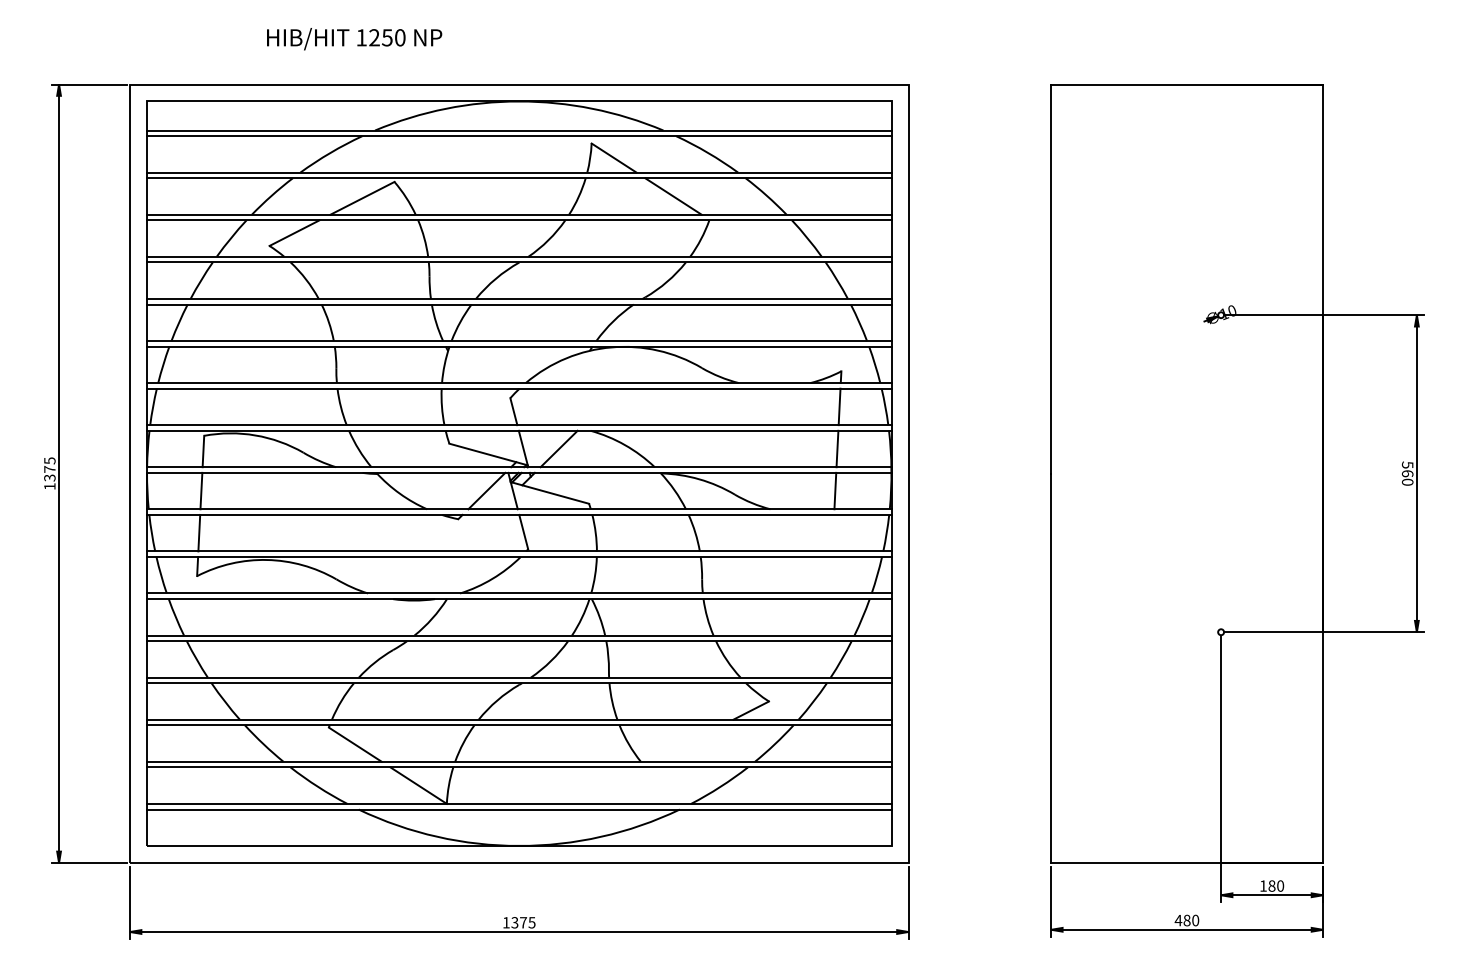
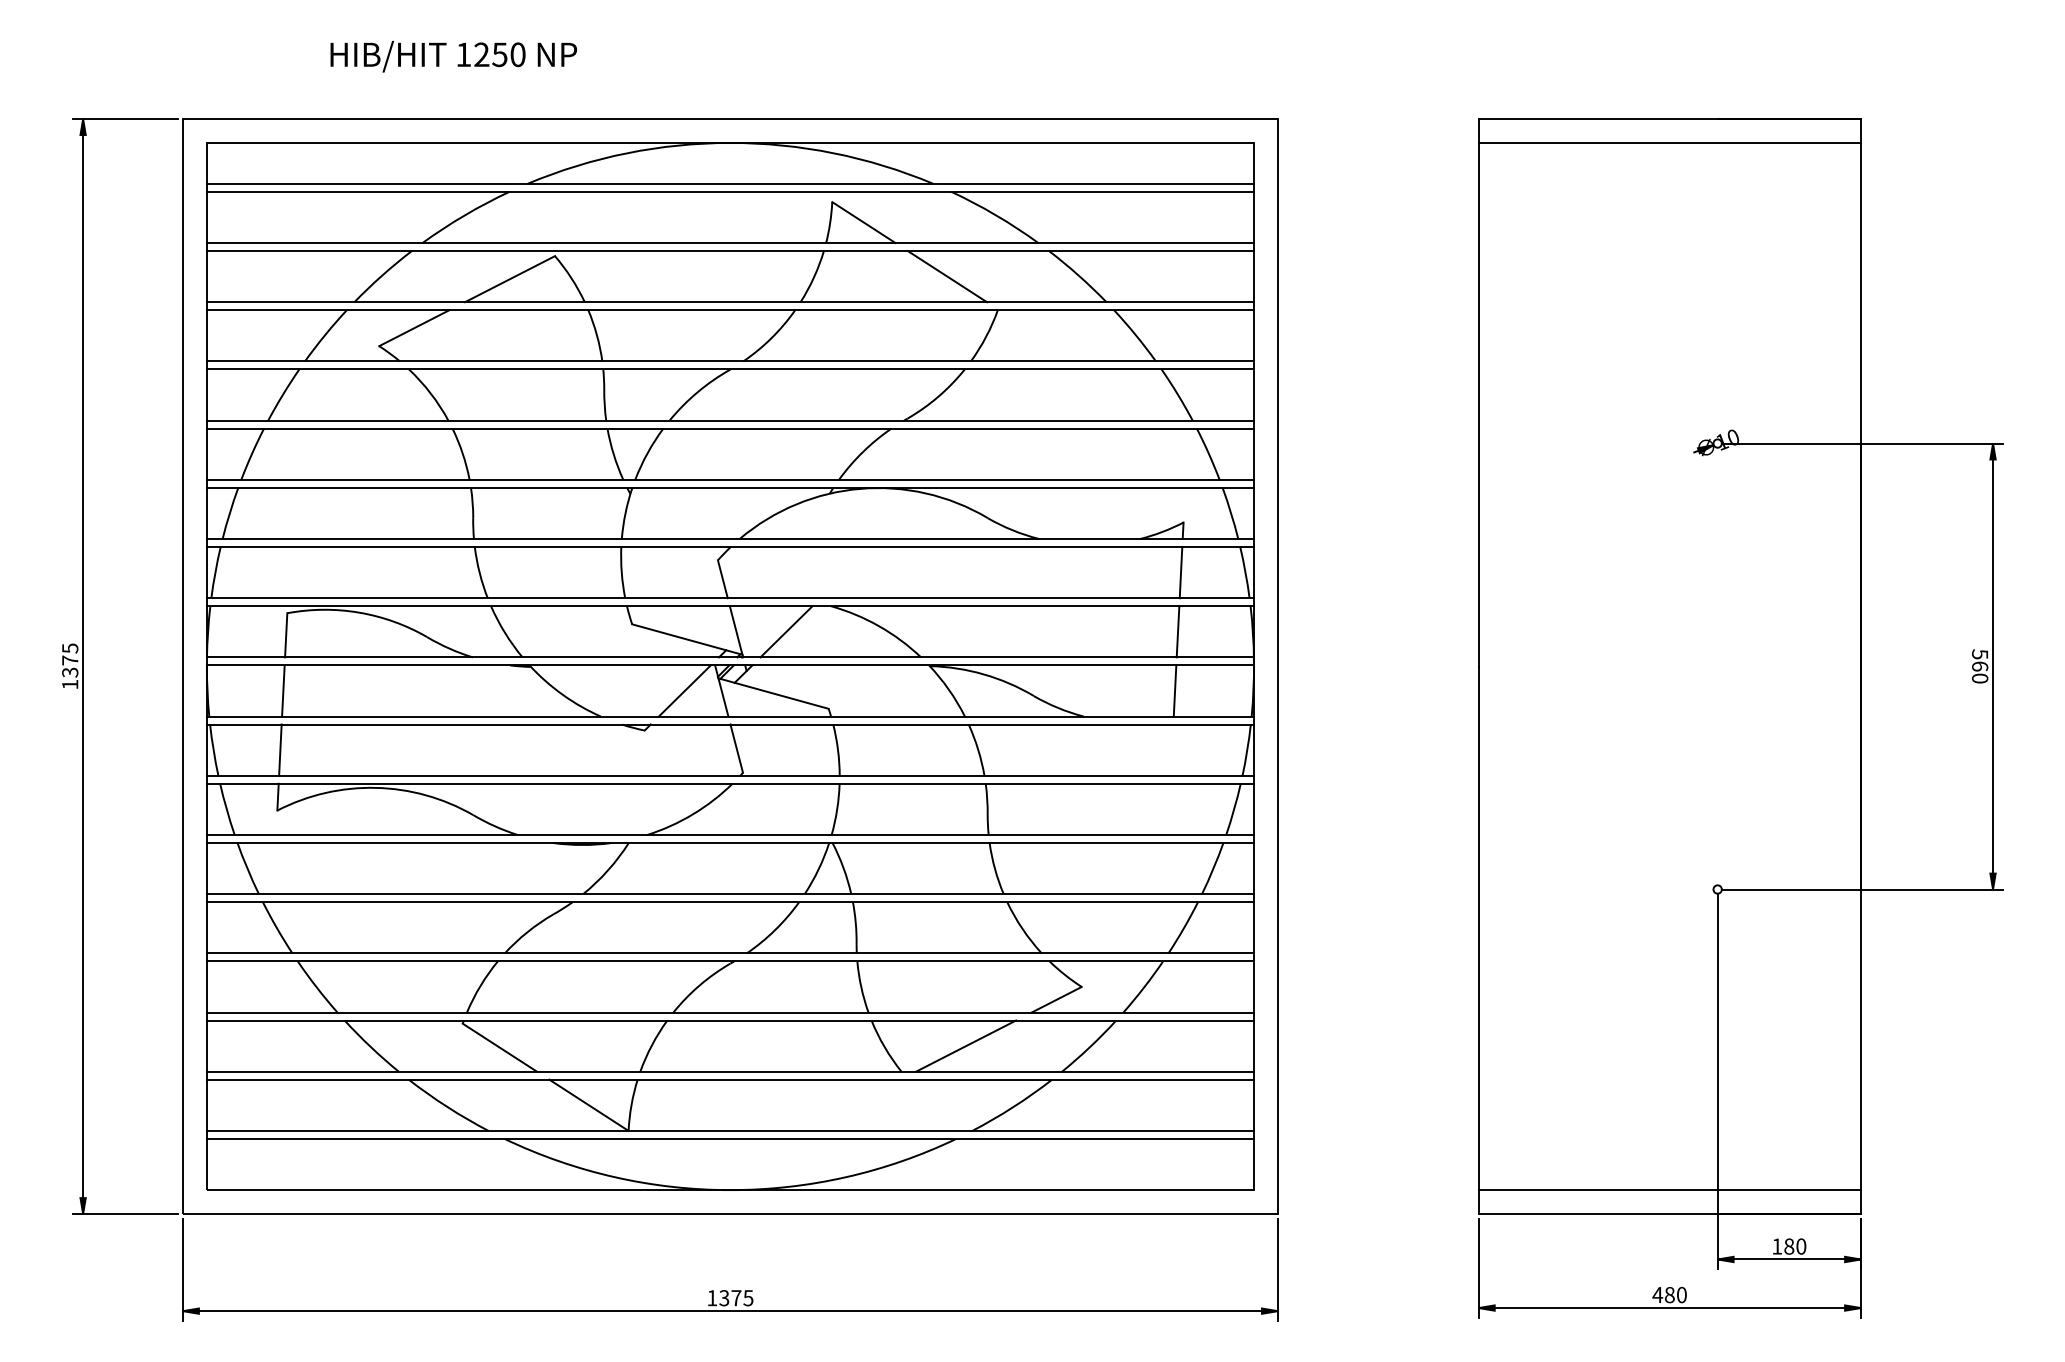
text: (354, 39) -> (453, 57), moved
line: (1187, 101) -> (1670, 142), added
line: (686, 743) -> (965, 1046), added
line: (1187, 845) -> (1670, 1189), added

